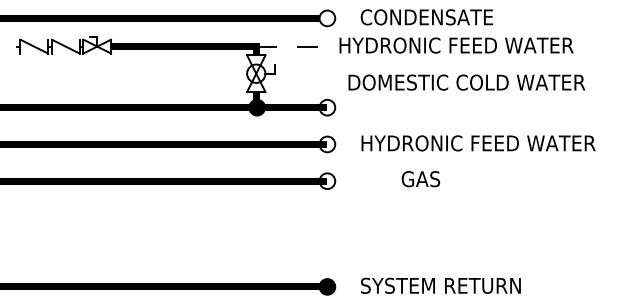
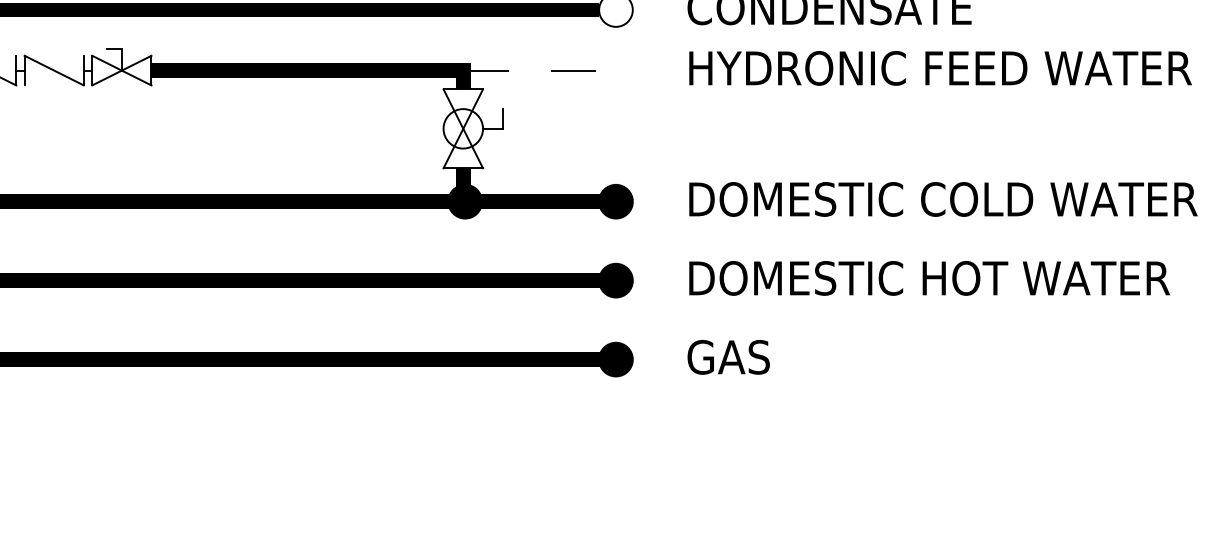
text: (456, 45) -> (940, 68), moved
text: (466, 82) -> (942, 199), moved
fill: (327, 107) -> (616, 201), added
text: (479, 143) -> (942, 278), HYDRONIC FEED WATER -> DOMESTIC HOT WATER
fill: (327, 144) -> (616, 280), added
text: (420, 179) -> (727, 358), moved
fill: (327, 181) -> (616, 360), added

